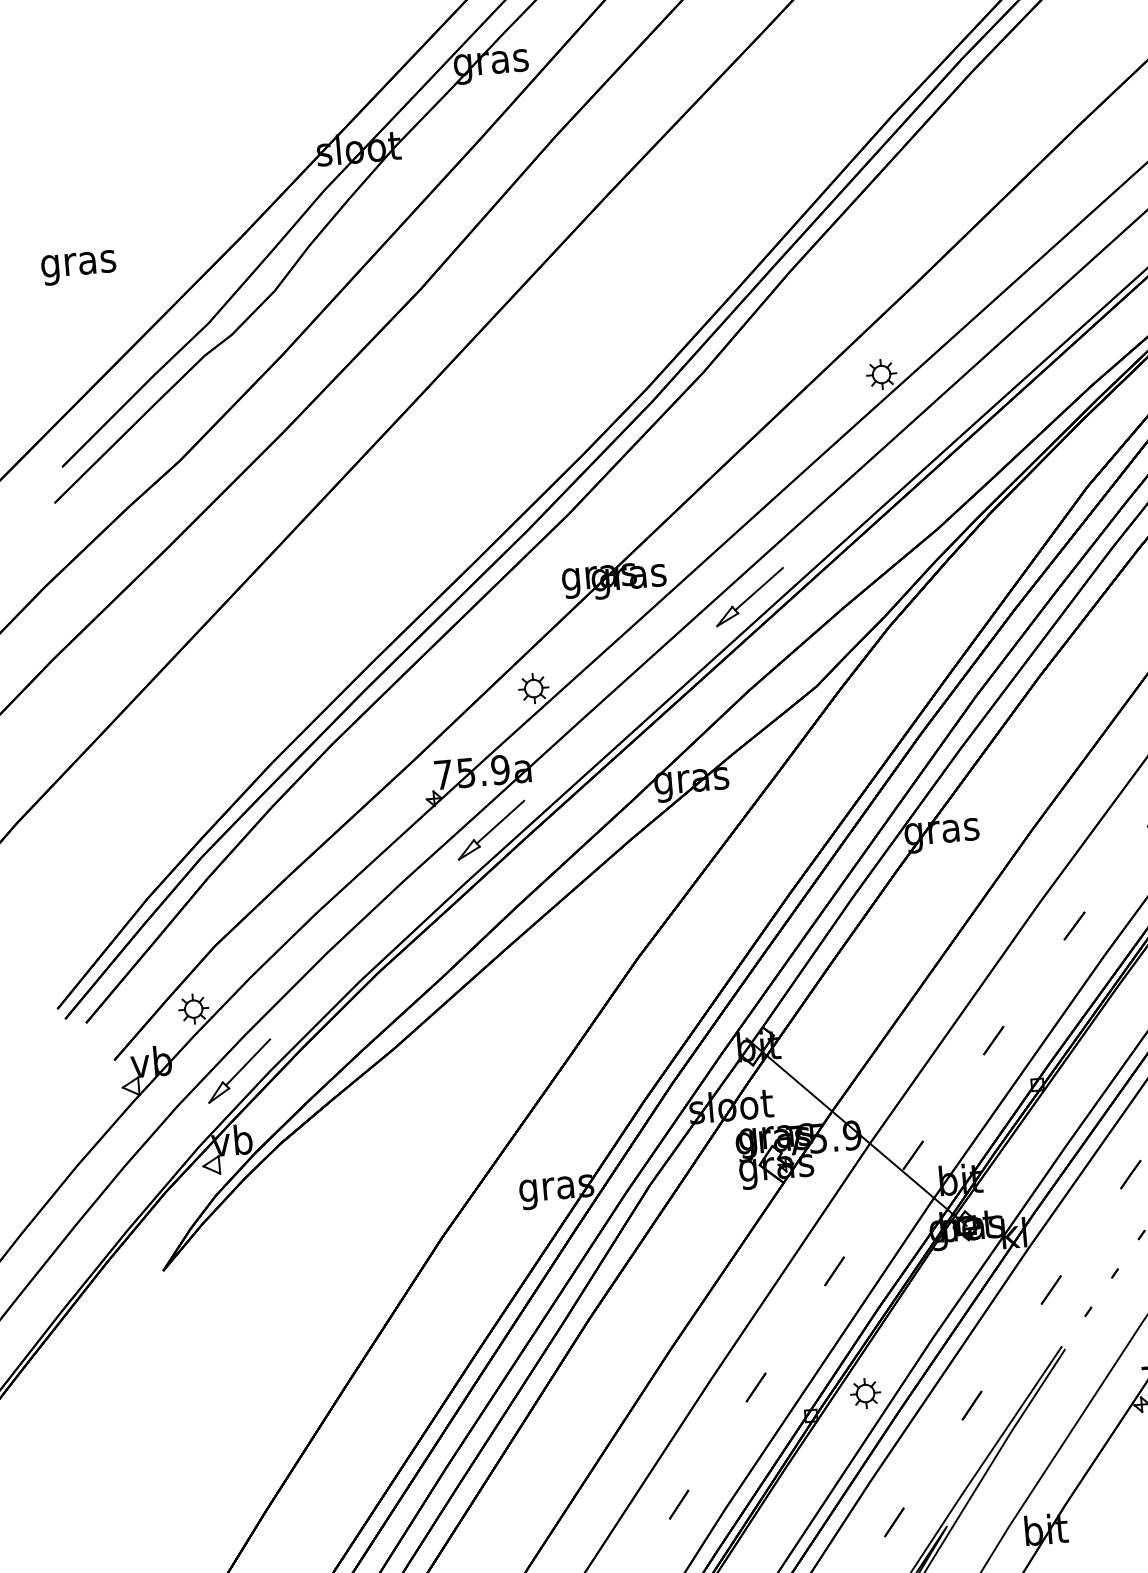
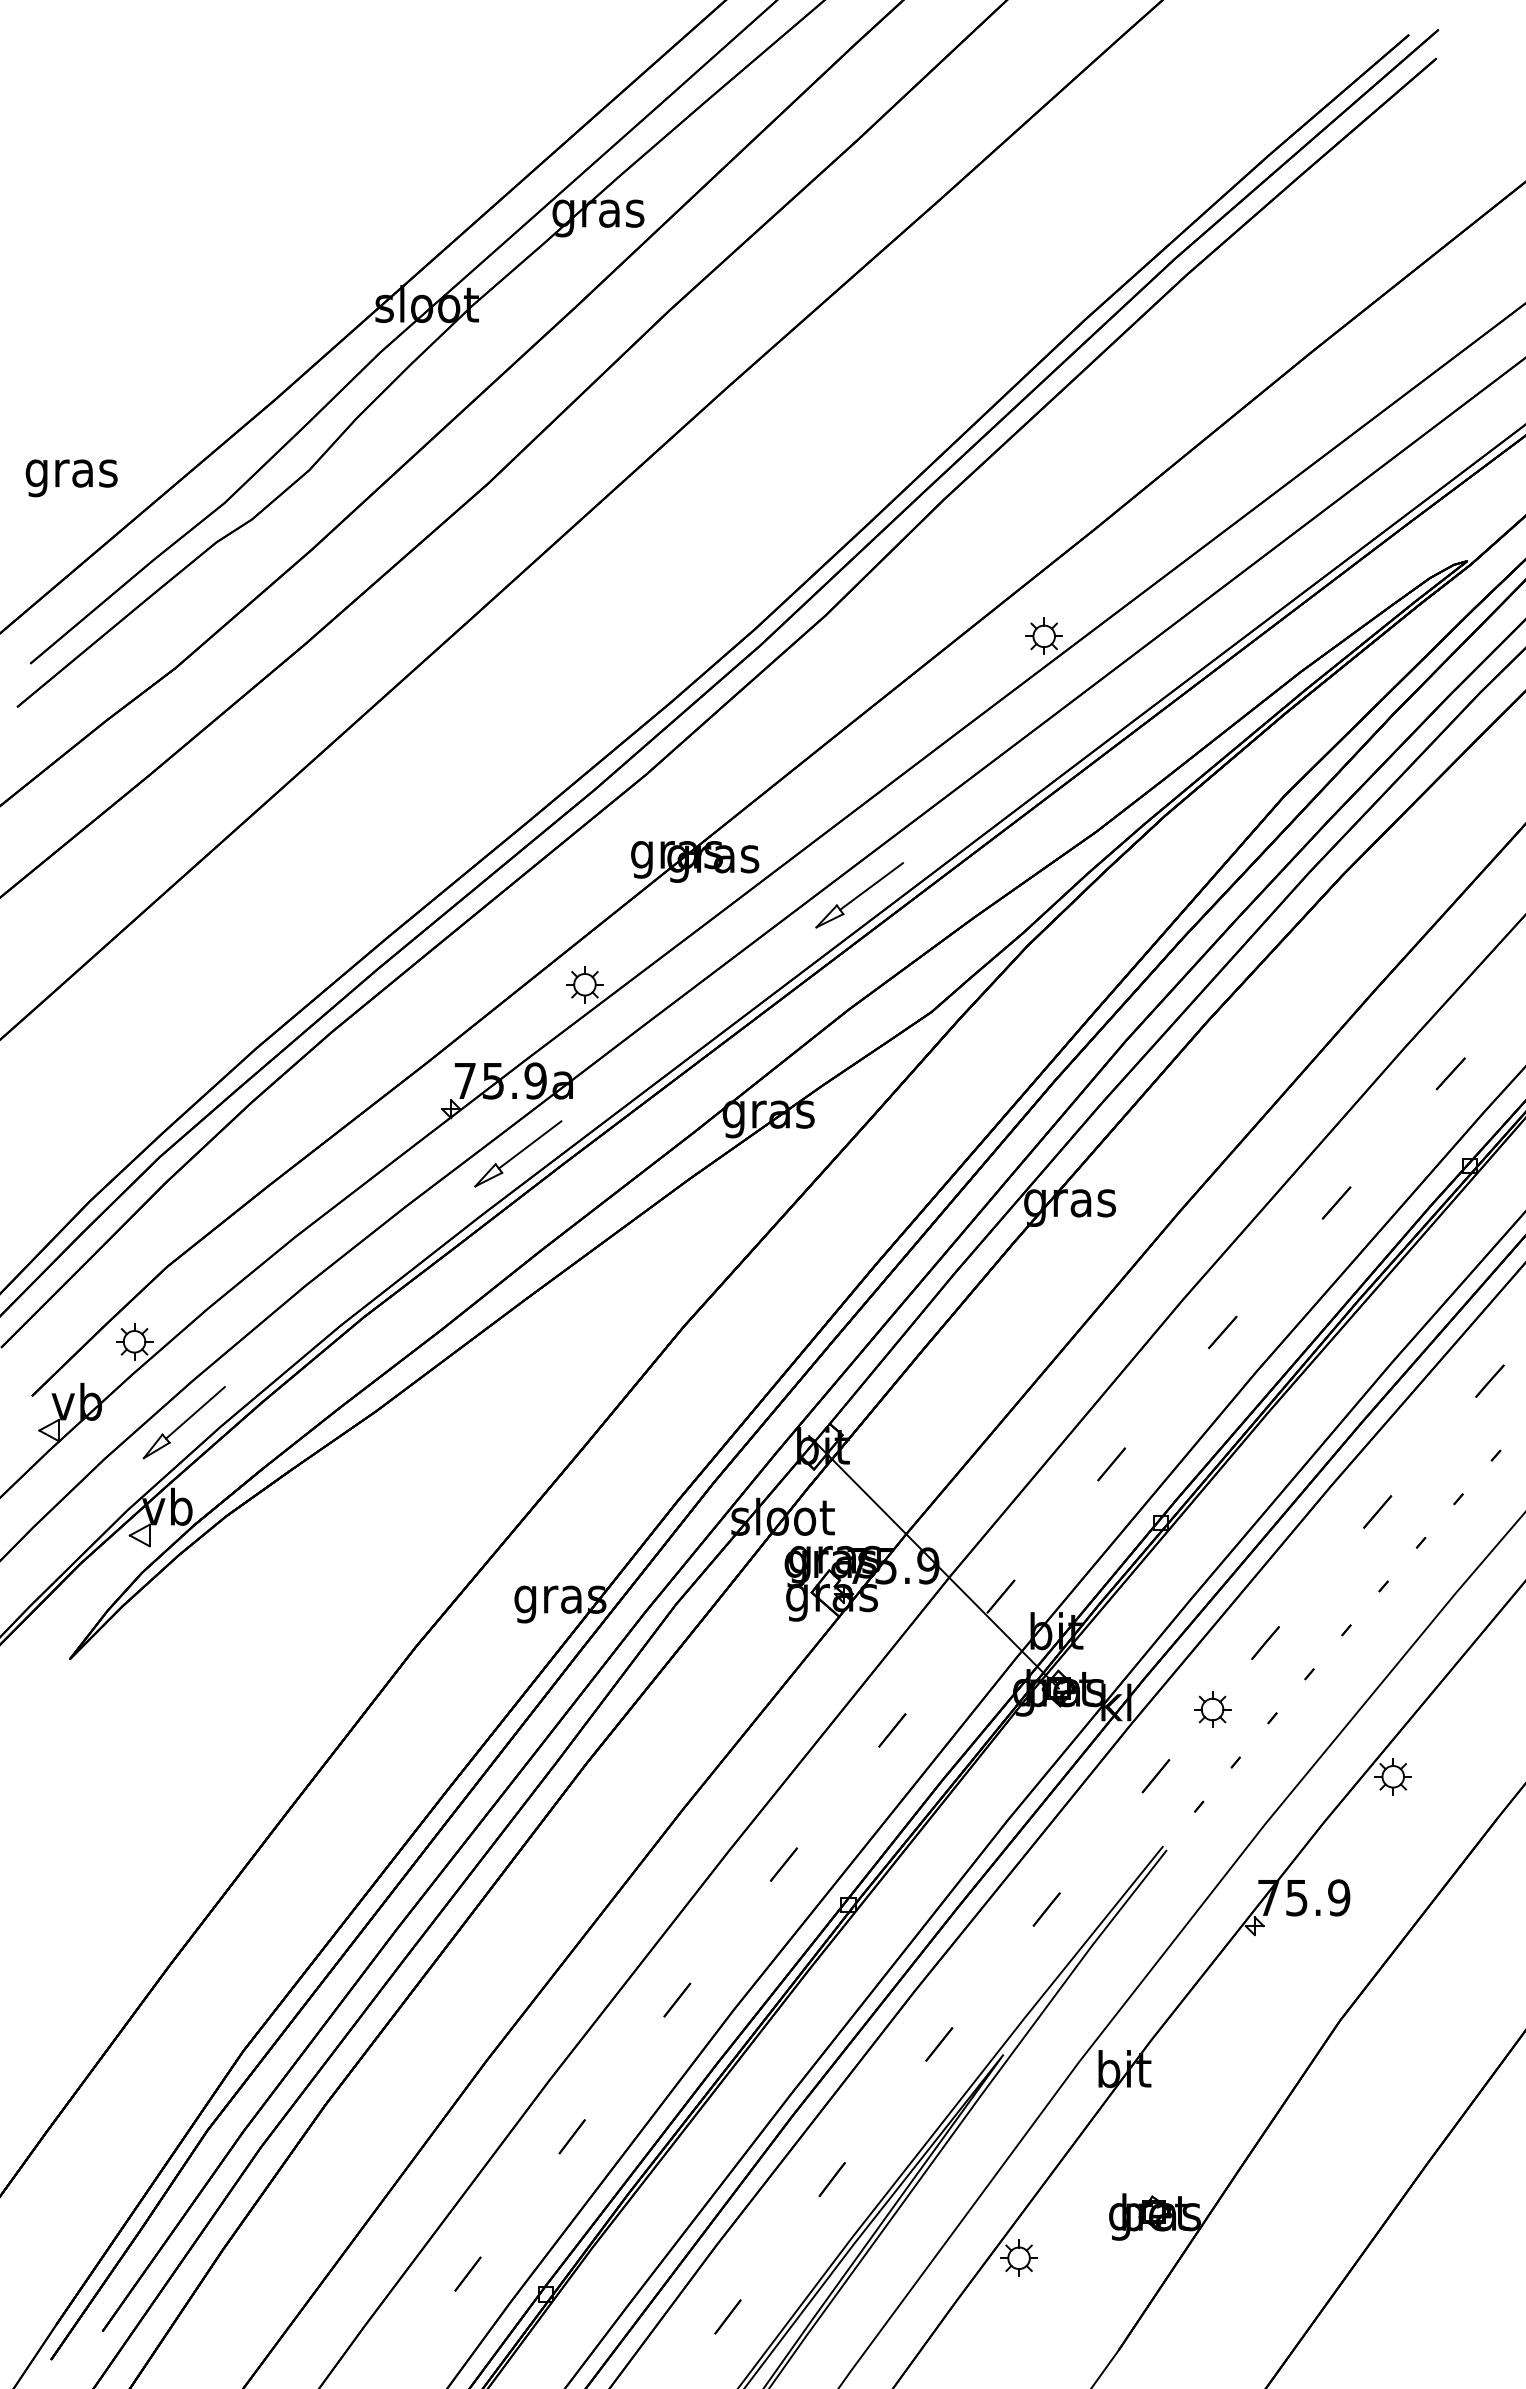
text: (78, 268) -> (71, 478), moved
part: (865, 1393) -> (1212, 1709), moved

